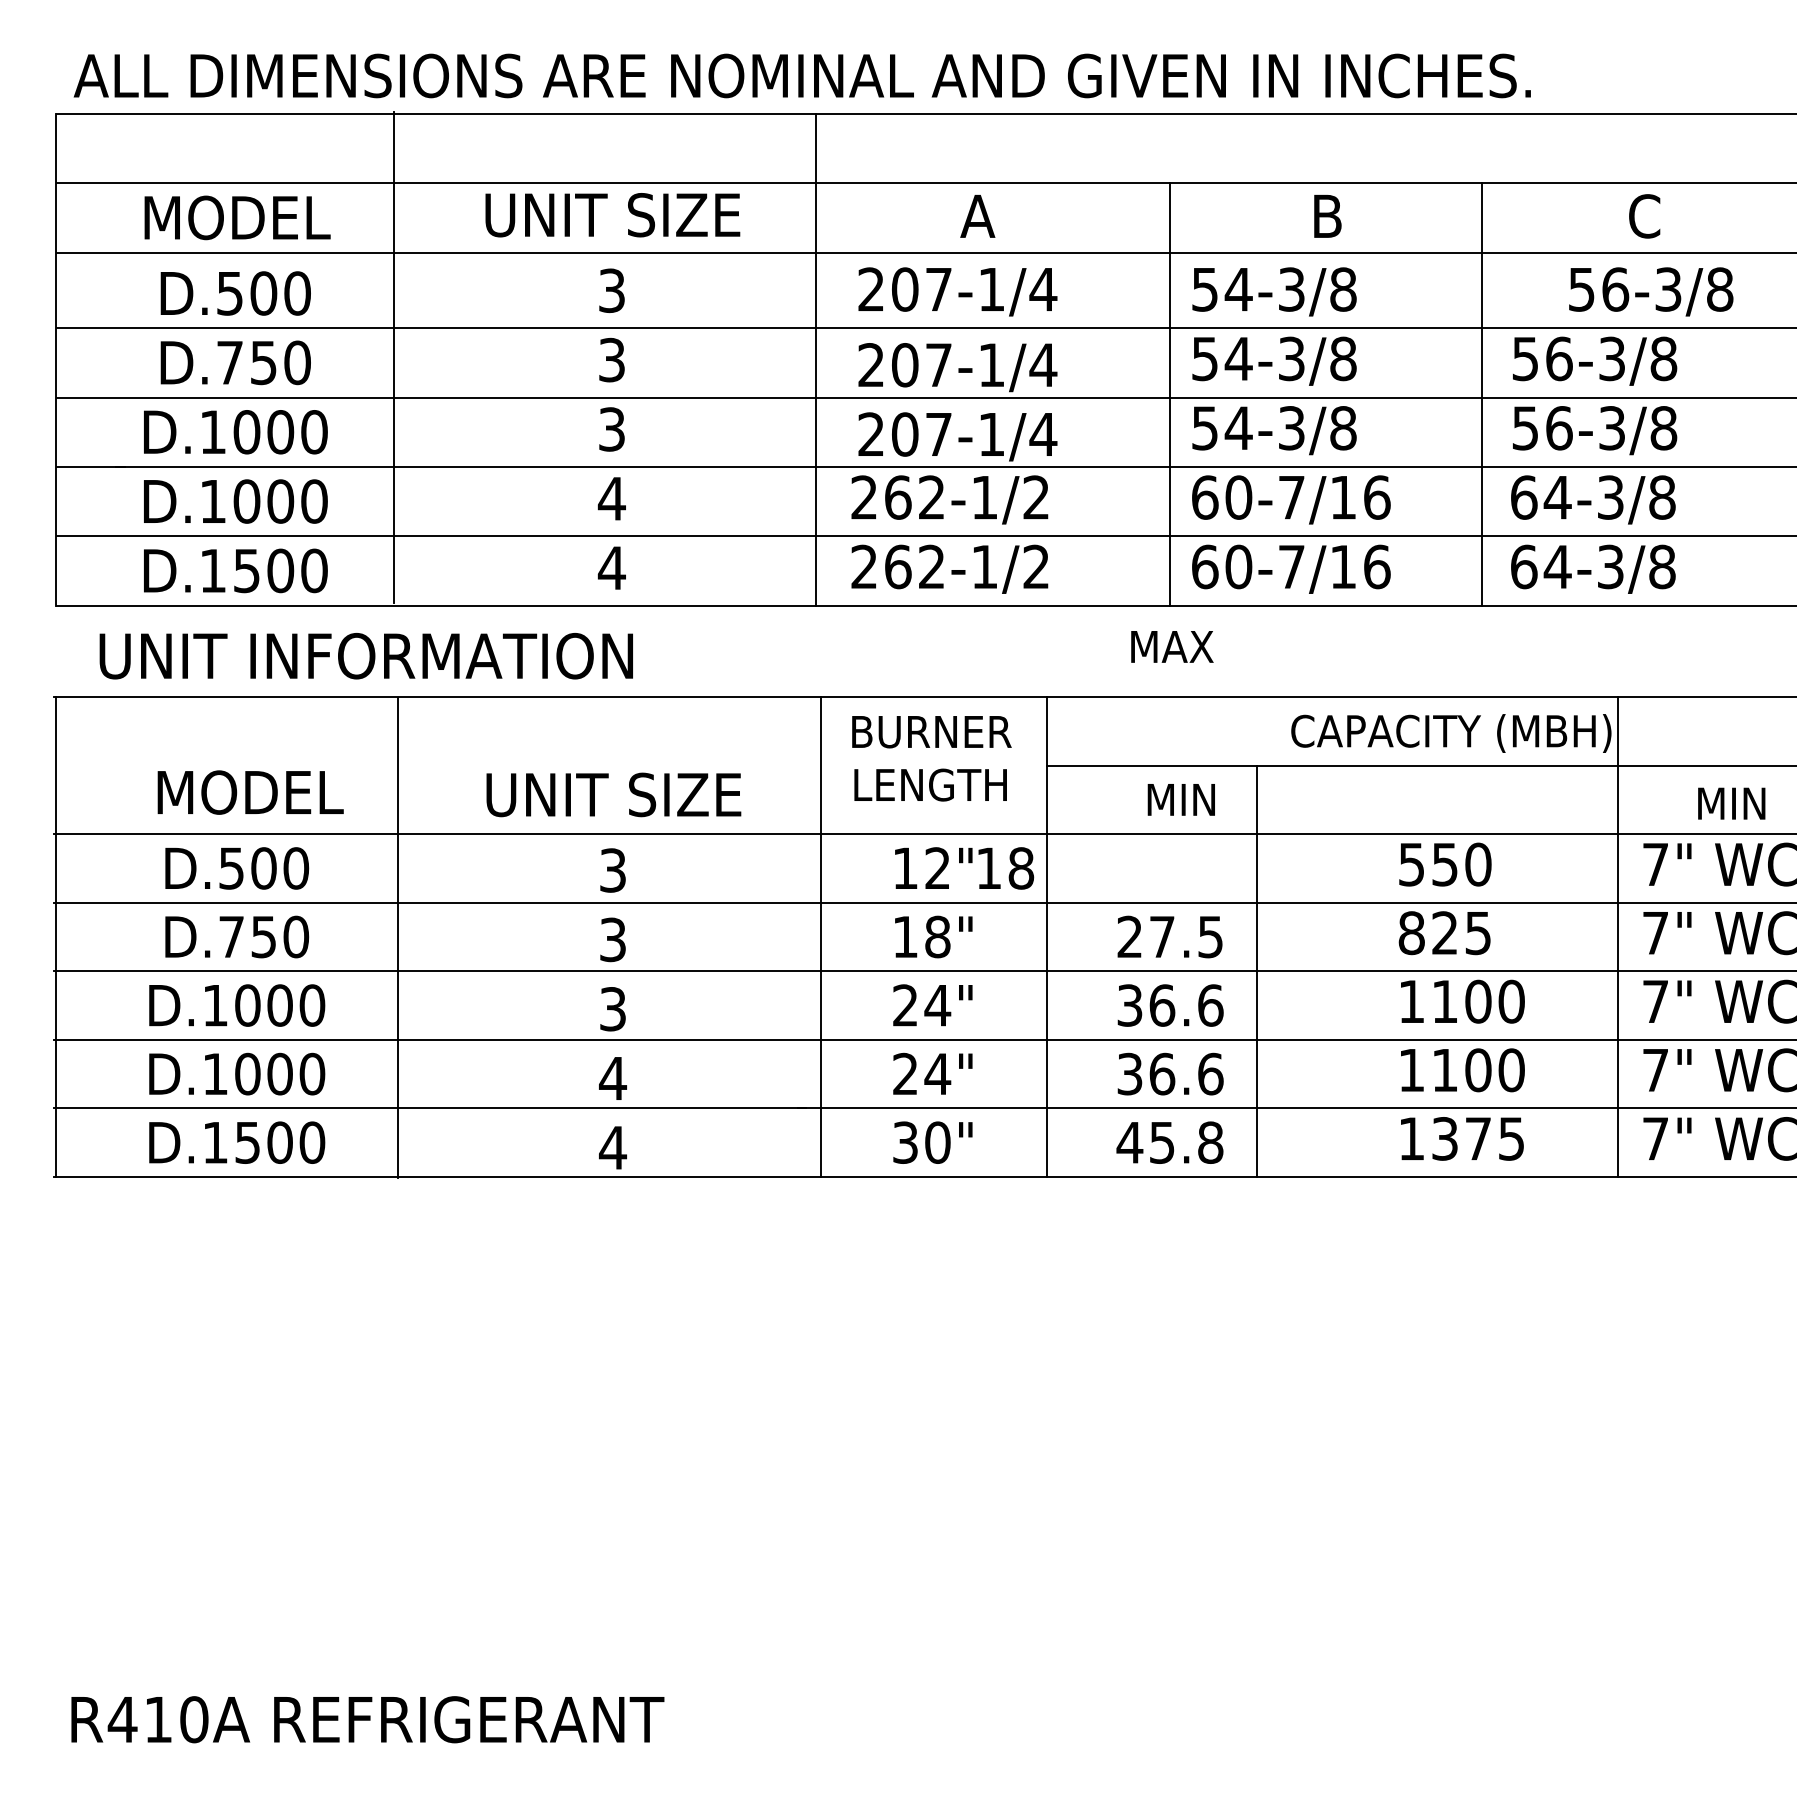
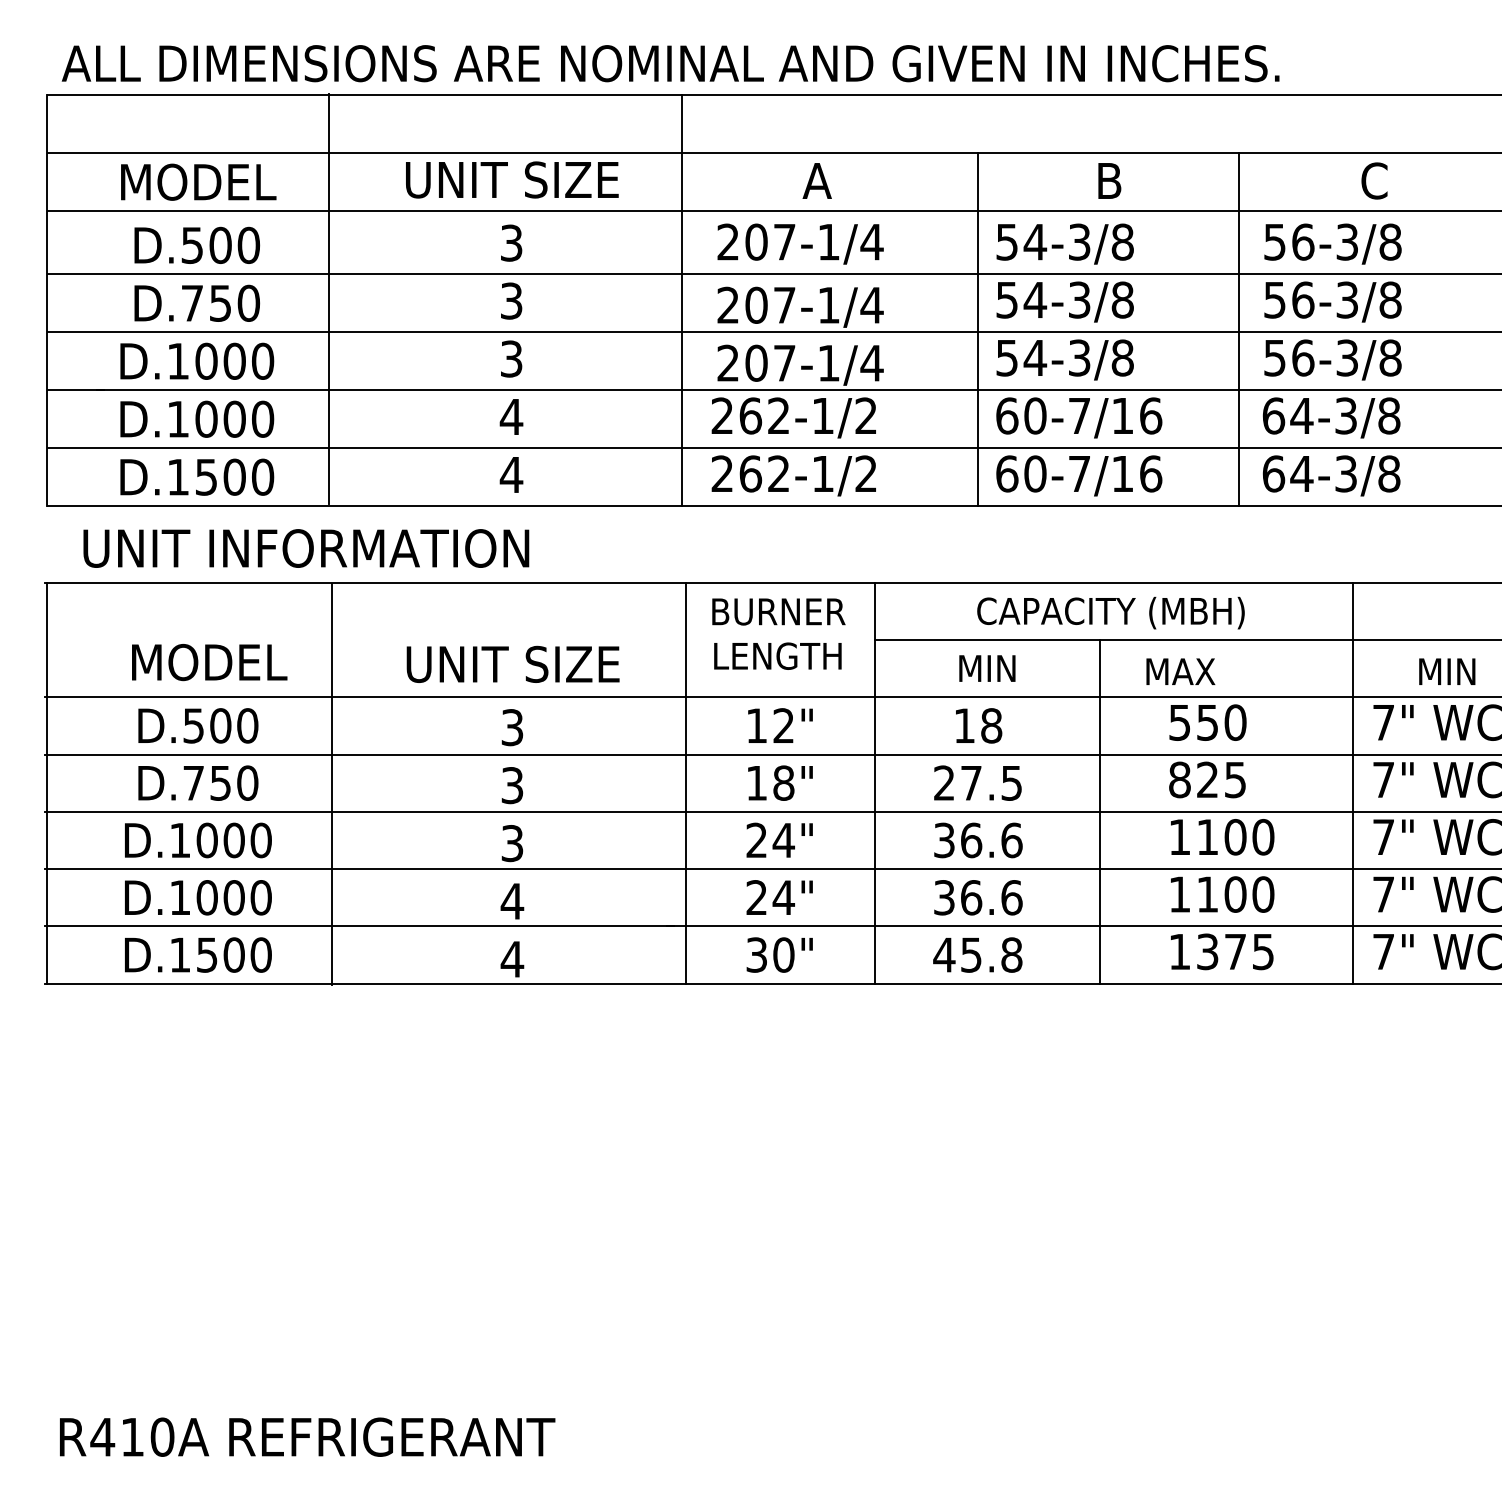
text: (1650, 291) -> (1332, 243), moved
text: (1171, 646) -> (1180, 671), moved
text: (1450, 732) -> (1110, 612), moved
text: (1006, 867) -> (979, 725), moved
line: (1256, 970) -> (1099, 811), moved

